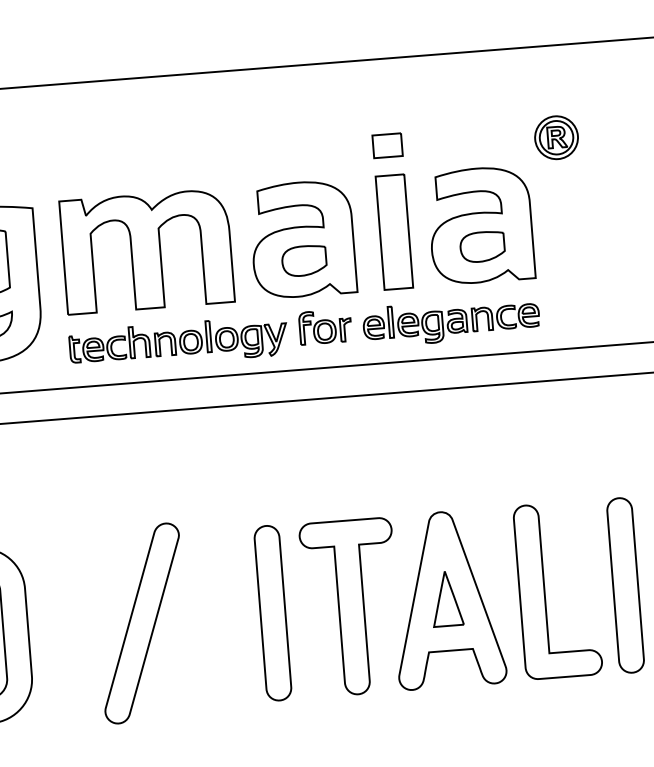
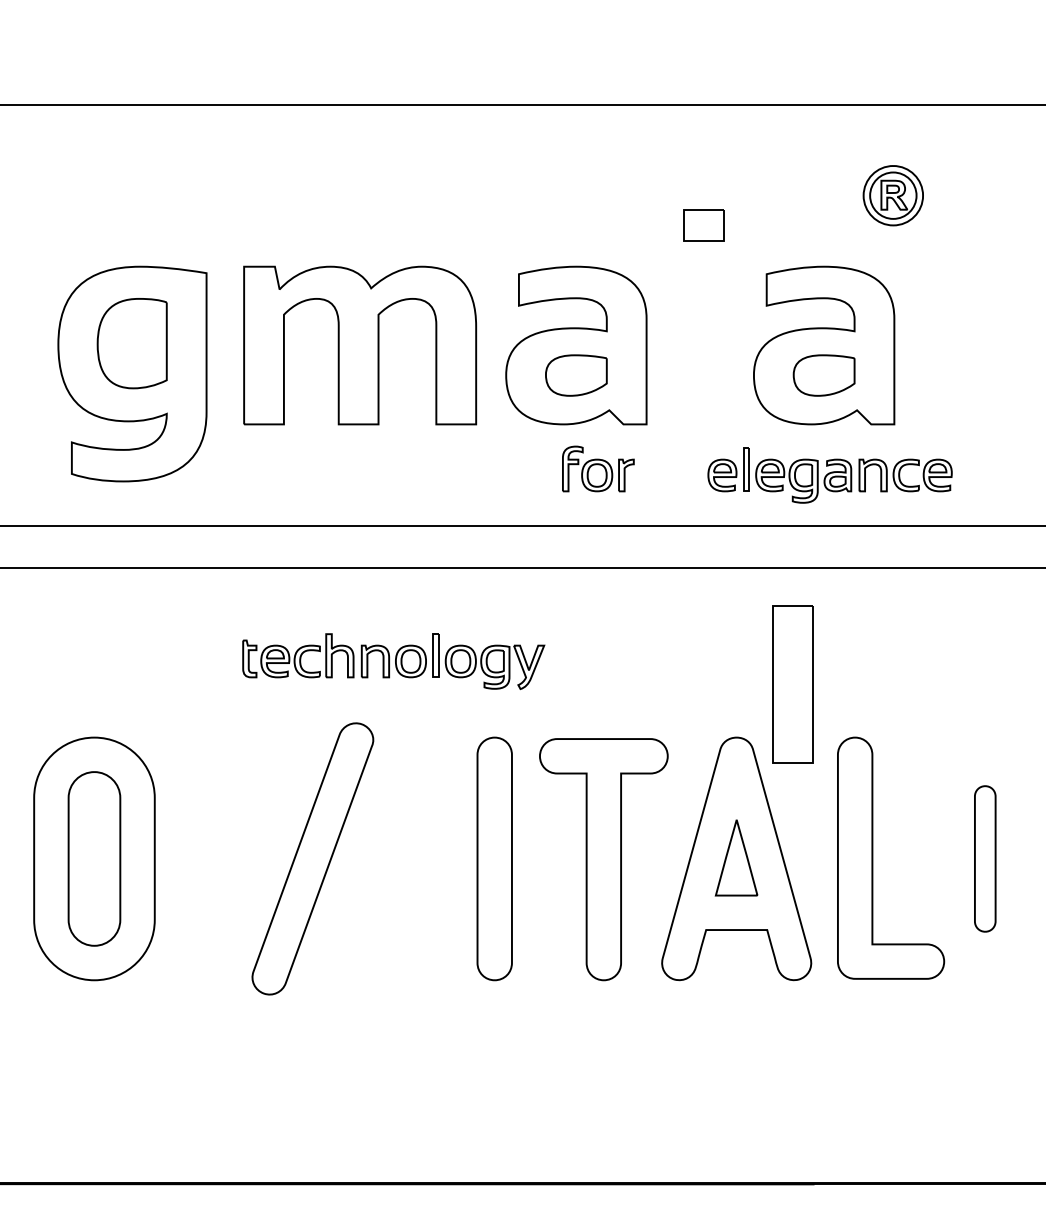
part: (555, 137) -> (892, 195), moved
part: (394, 232) -> (792, 684), moved
part: (451, 321) -> (829, 475), moved
part: (178, 343) -> (393, 661), moved
part: (625, 585) -> (985, 858), size x0.6

